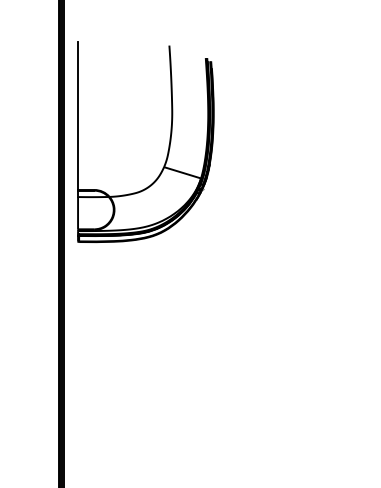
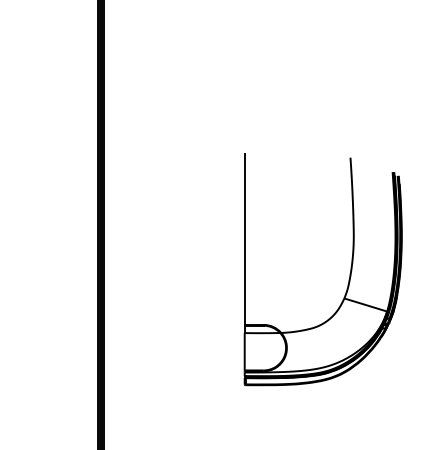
part: (168, 144) -> (349, 272), moved

